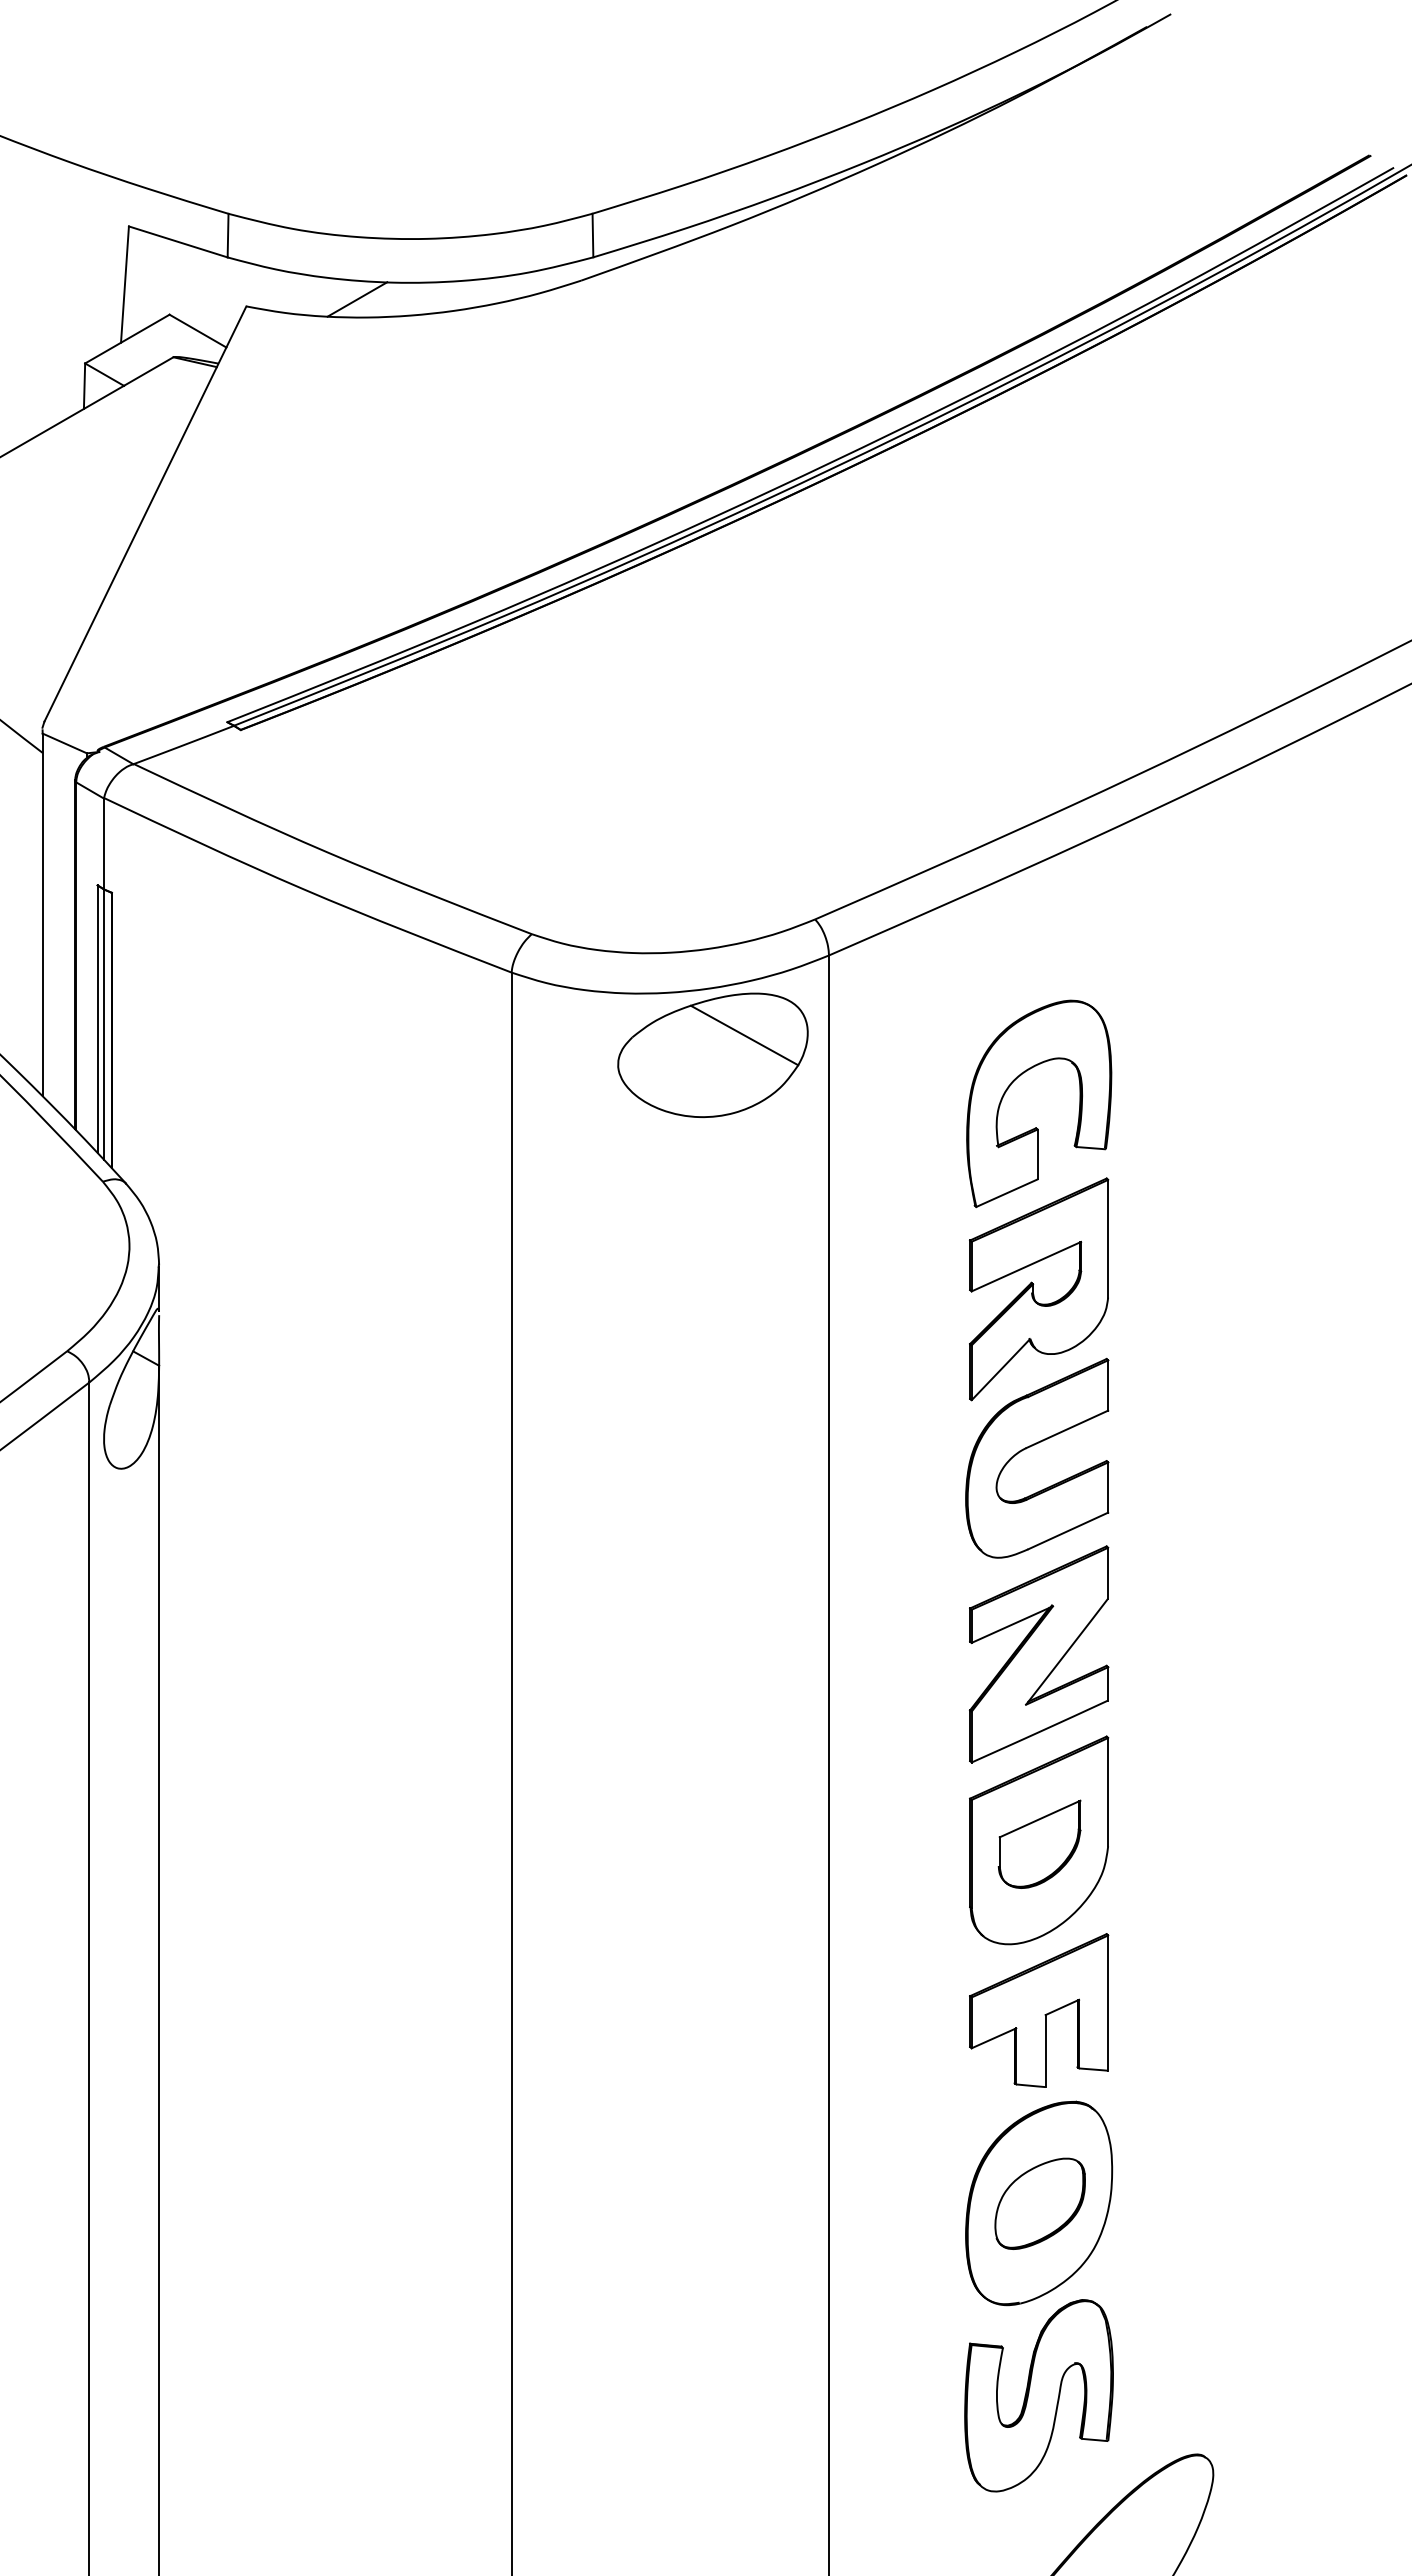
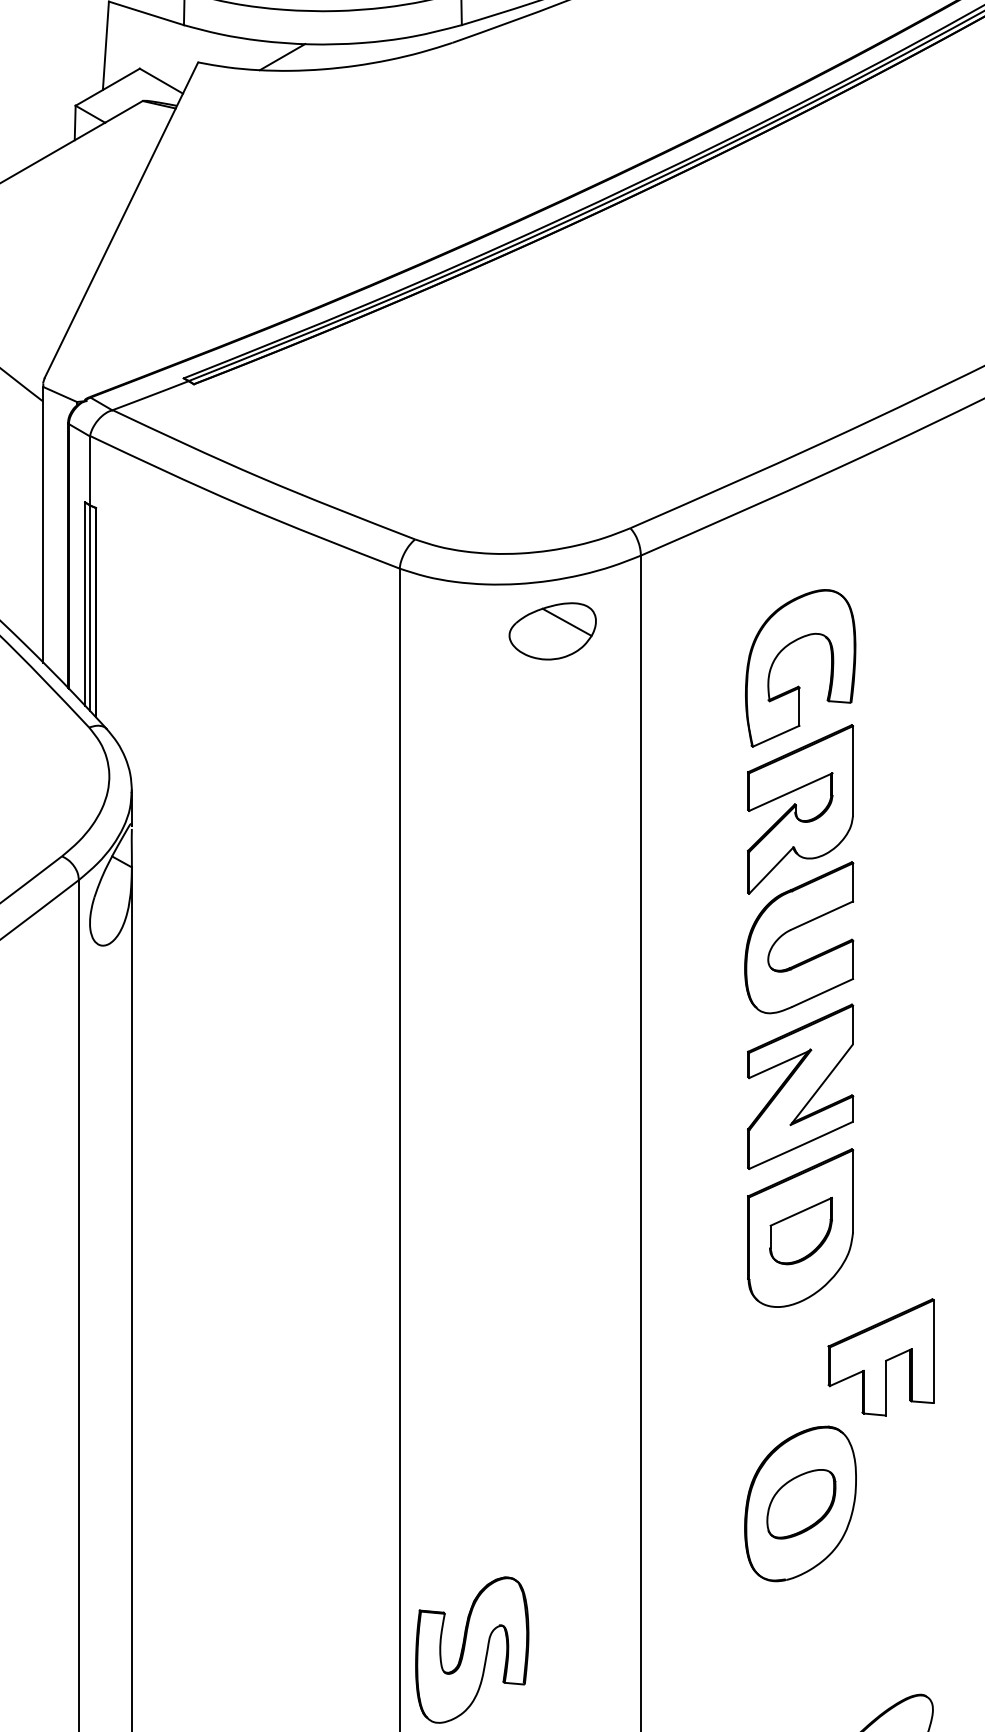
part: (712, 1054) -> (552, 630), size x0.6
part: (1039, 2010) -> (881, 1357), moved
part: (1038, 2395) -> (471, 1649), moved

